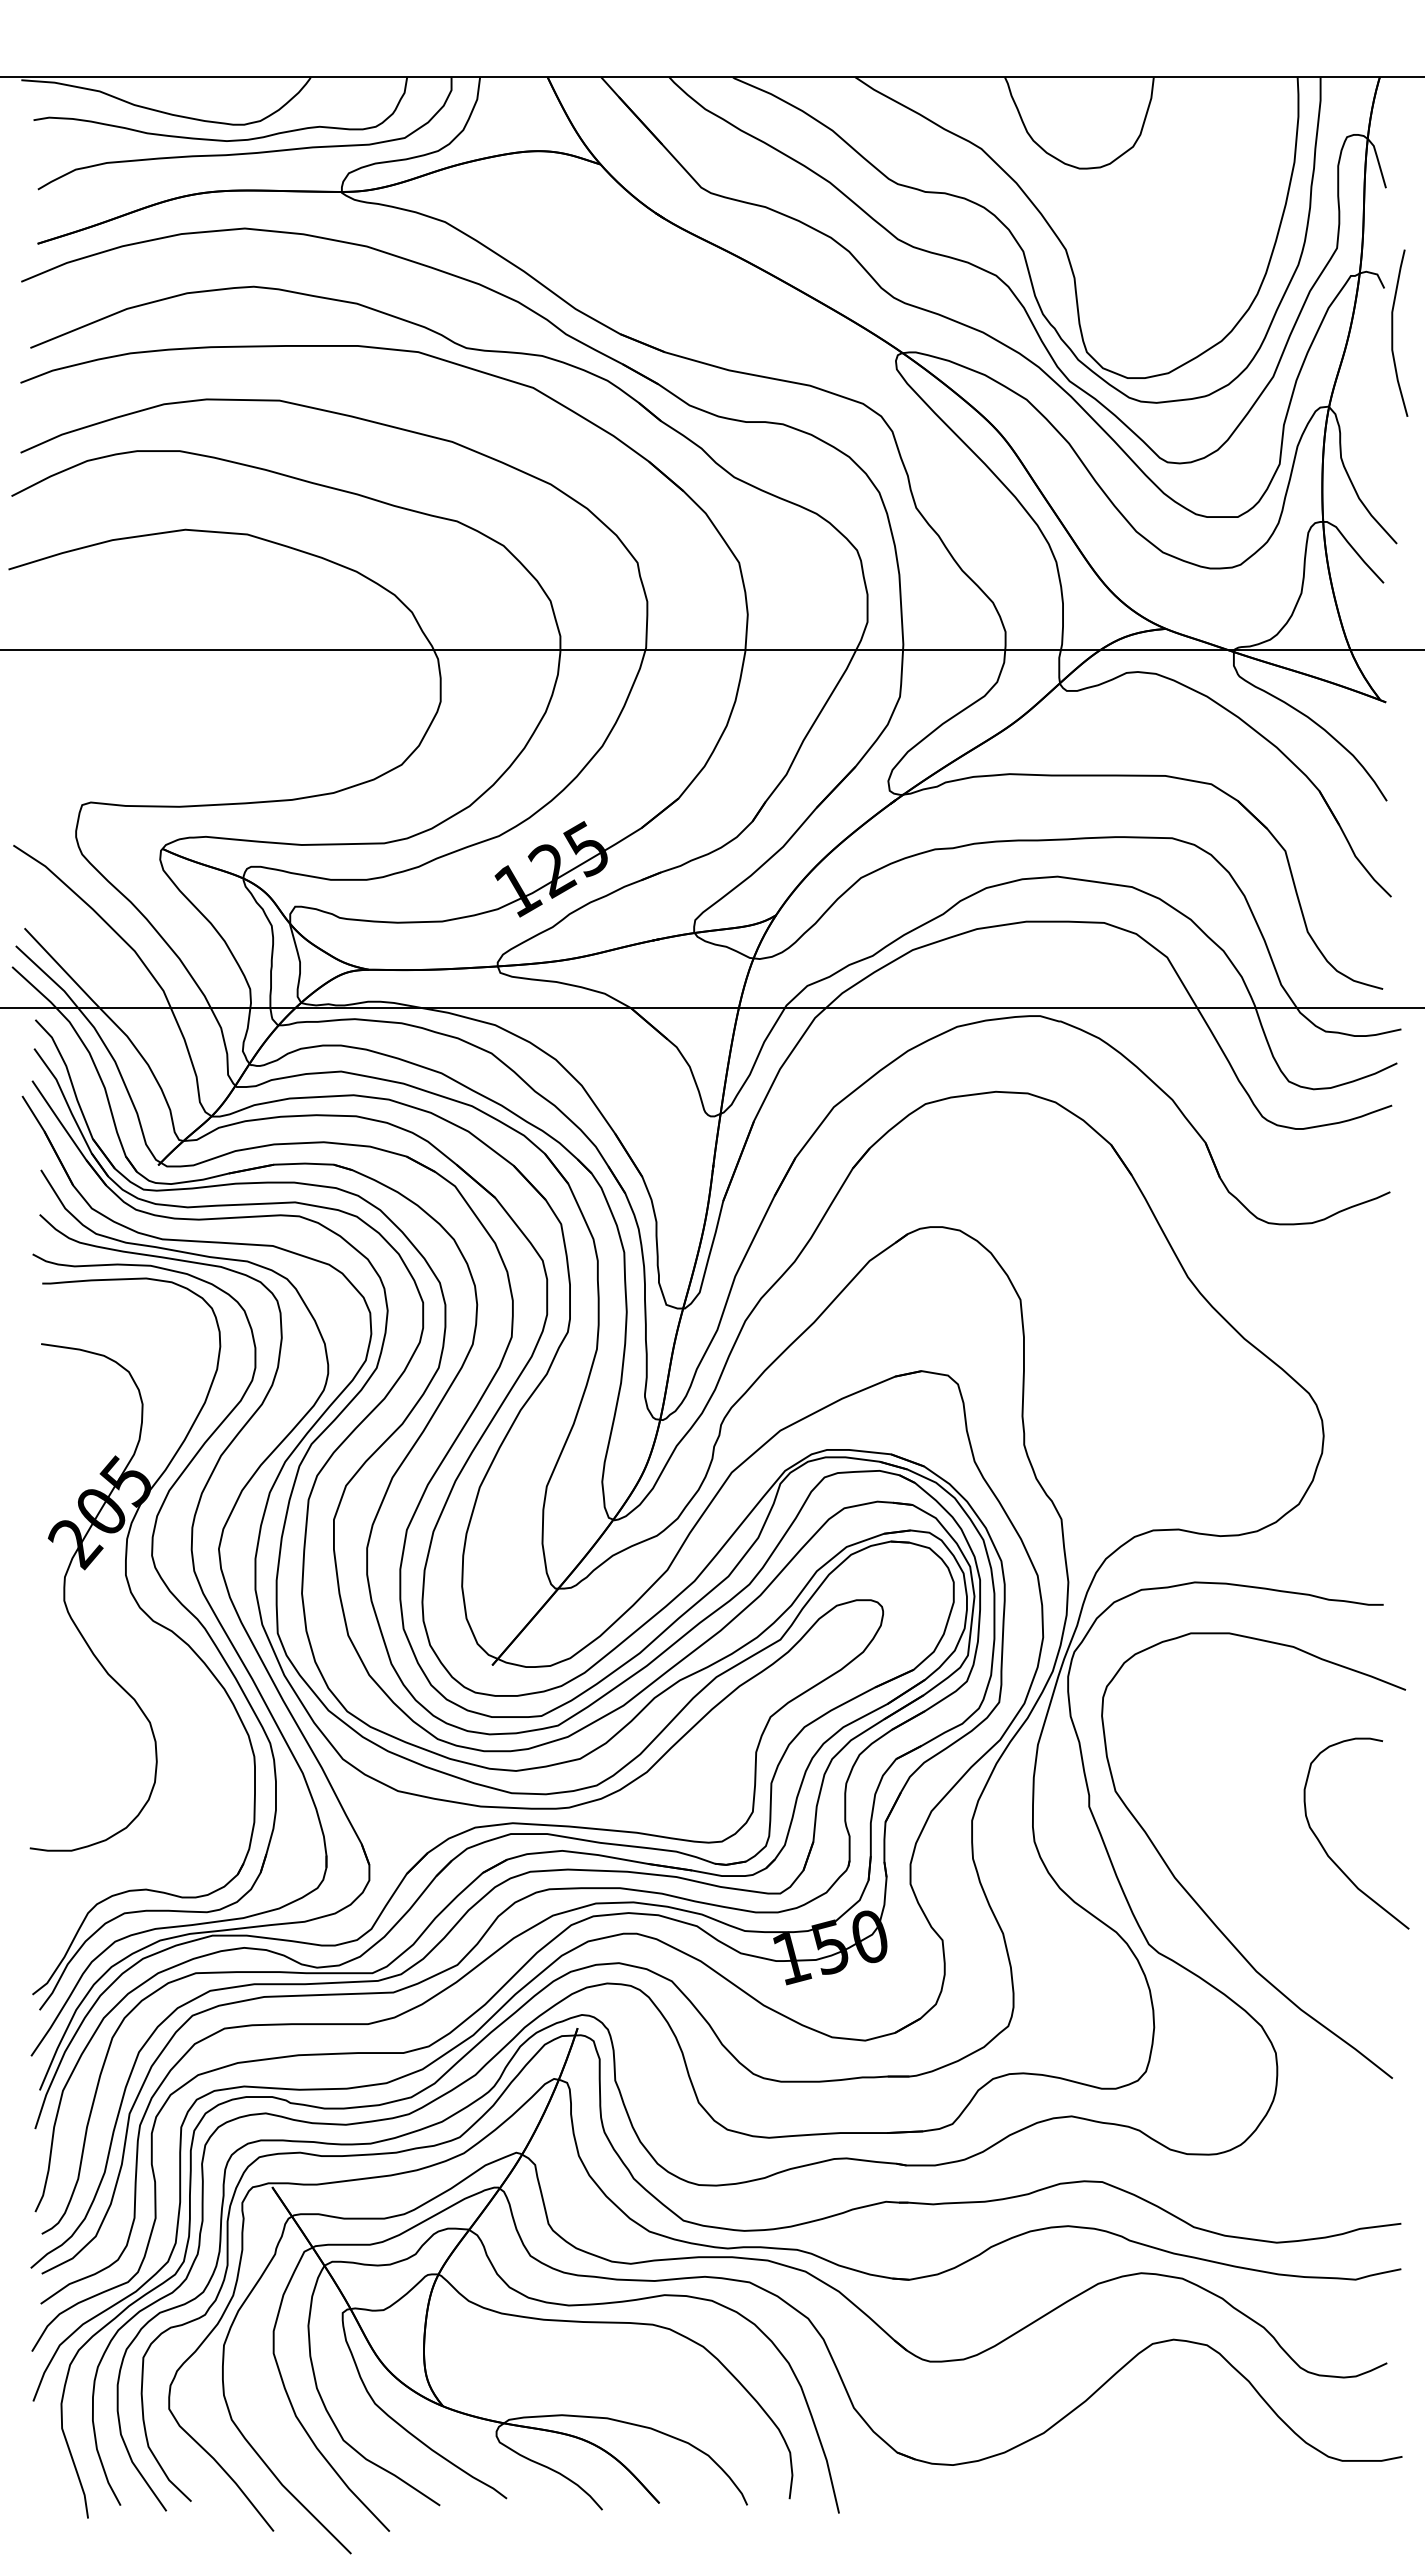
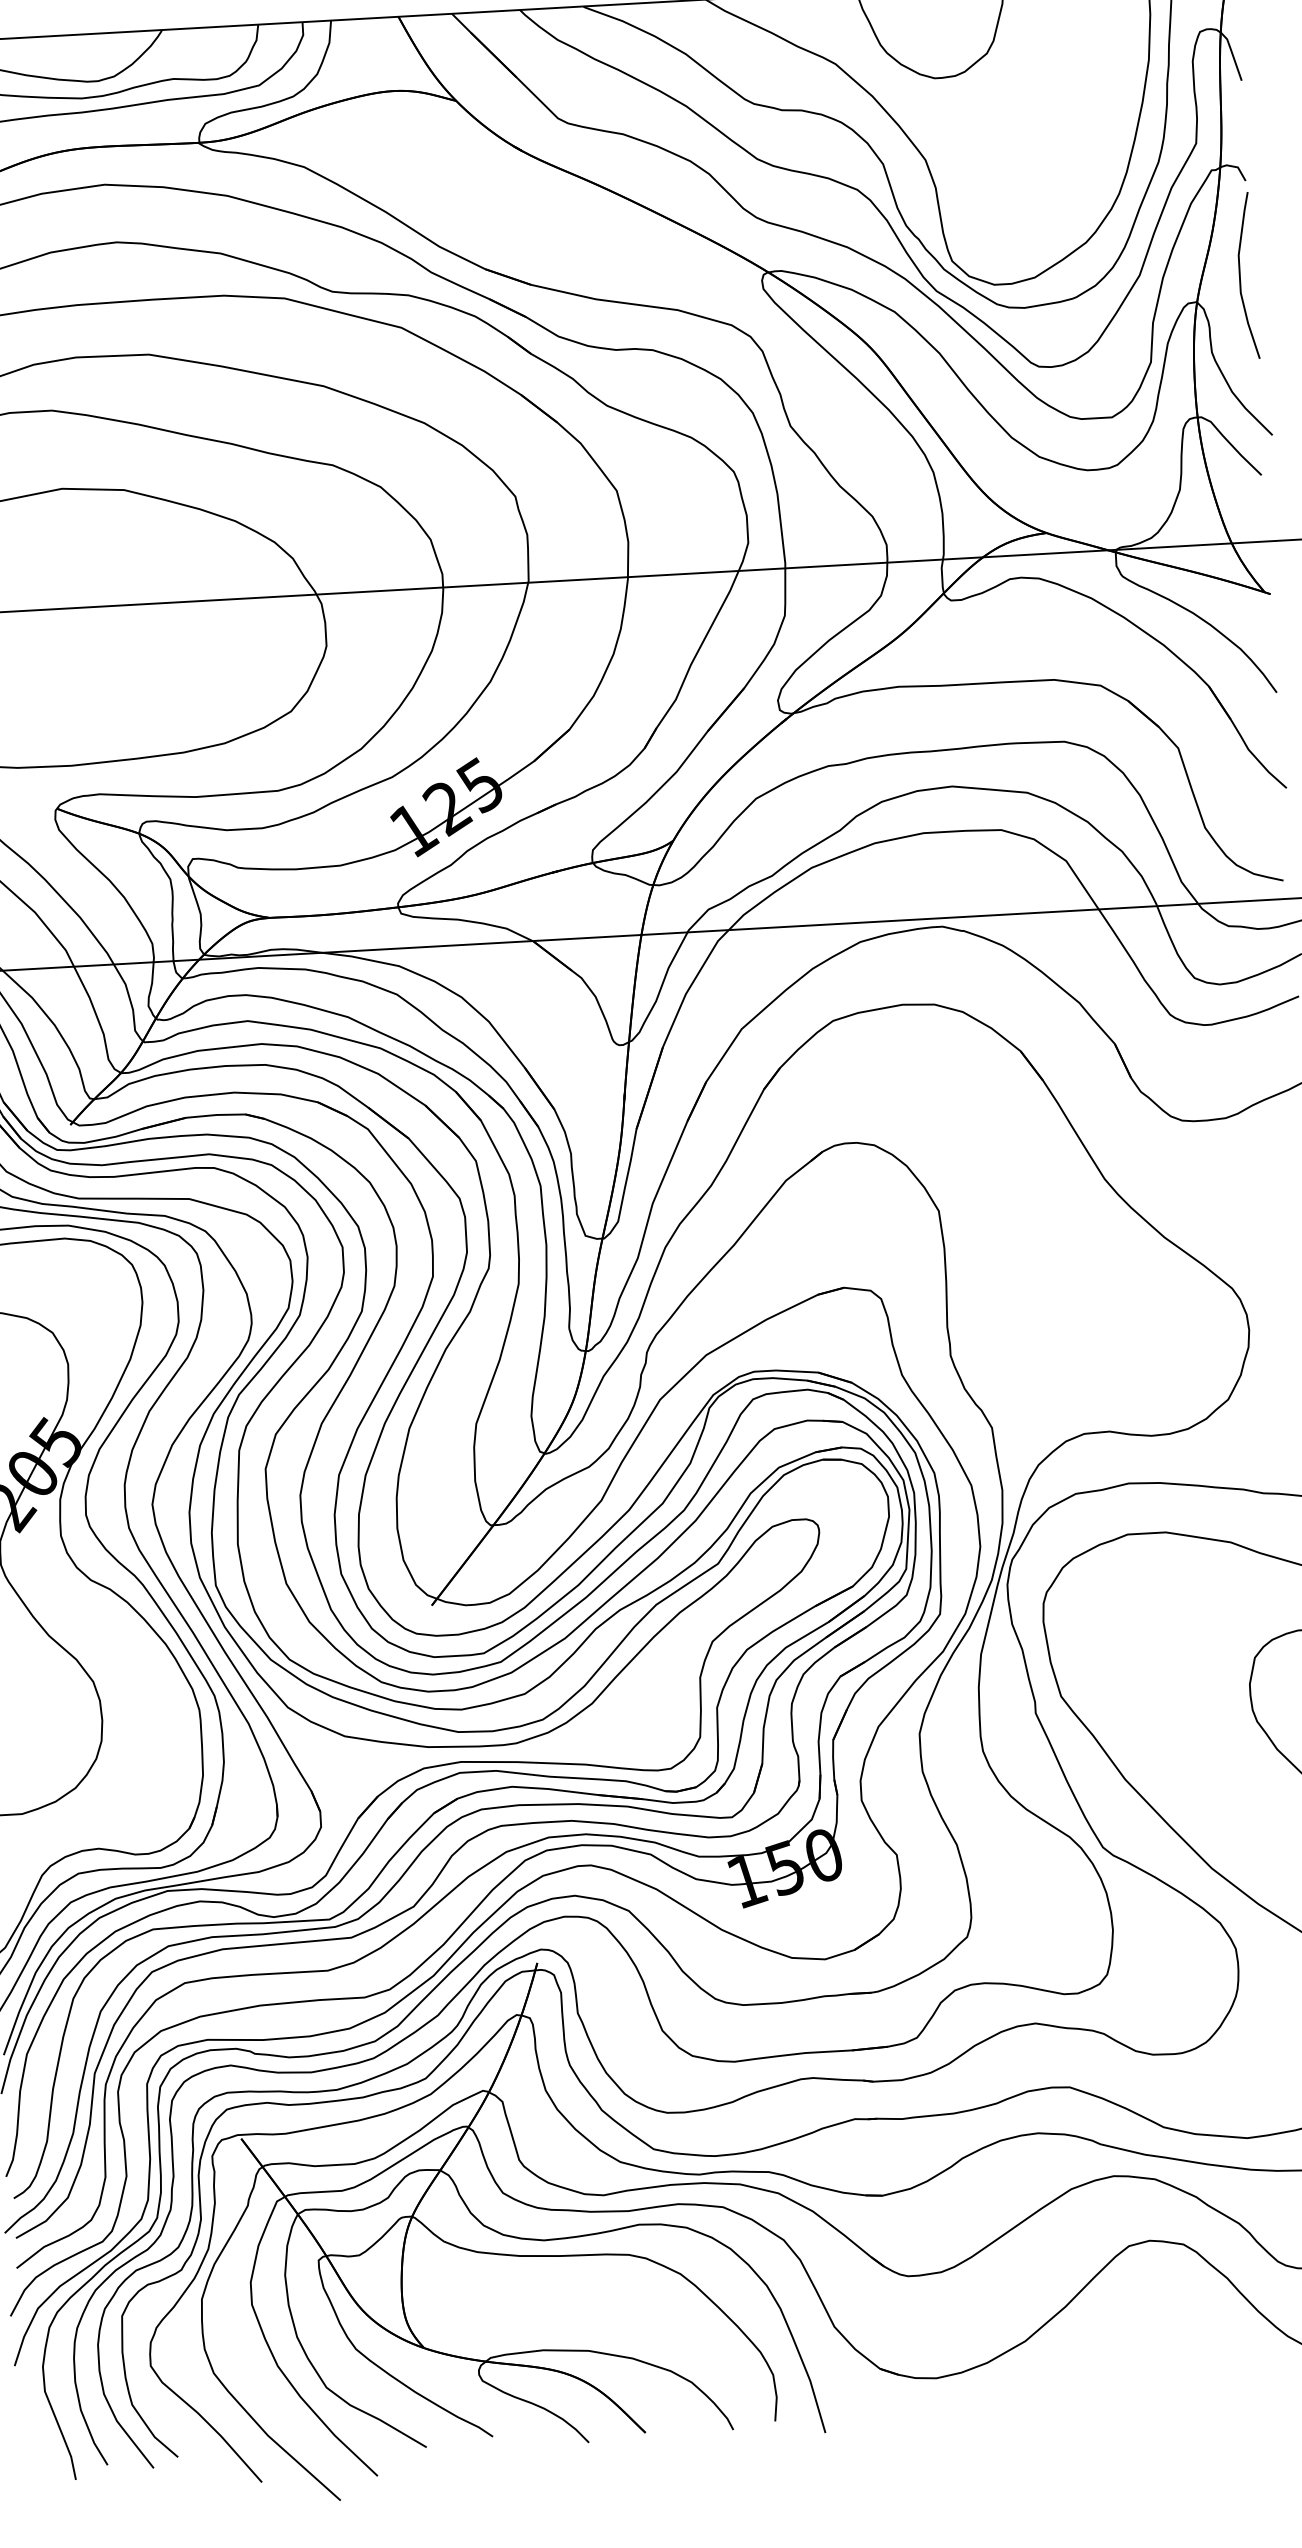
curve: (1393, 332) -> (1241, 275), moved

